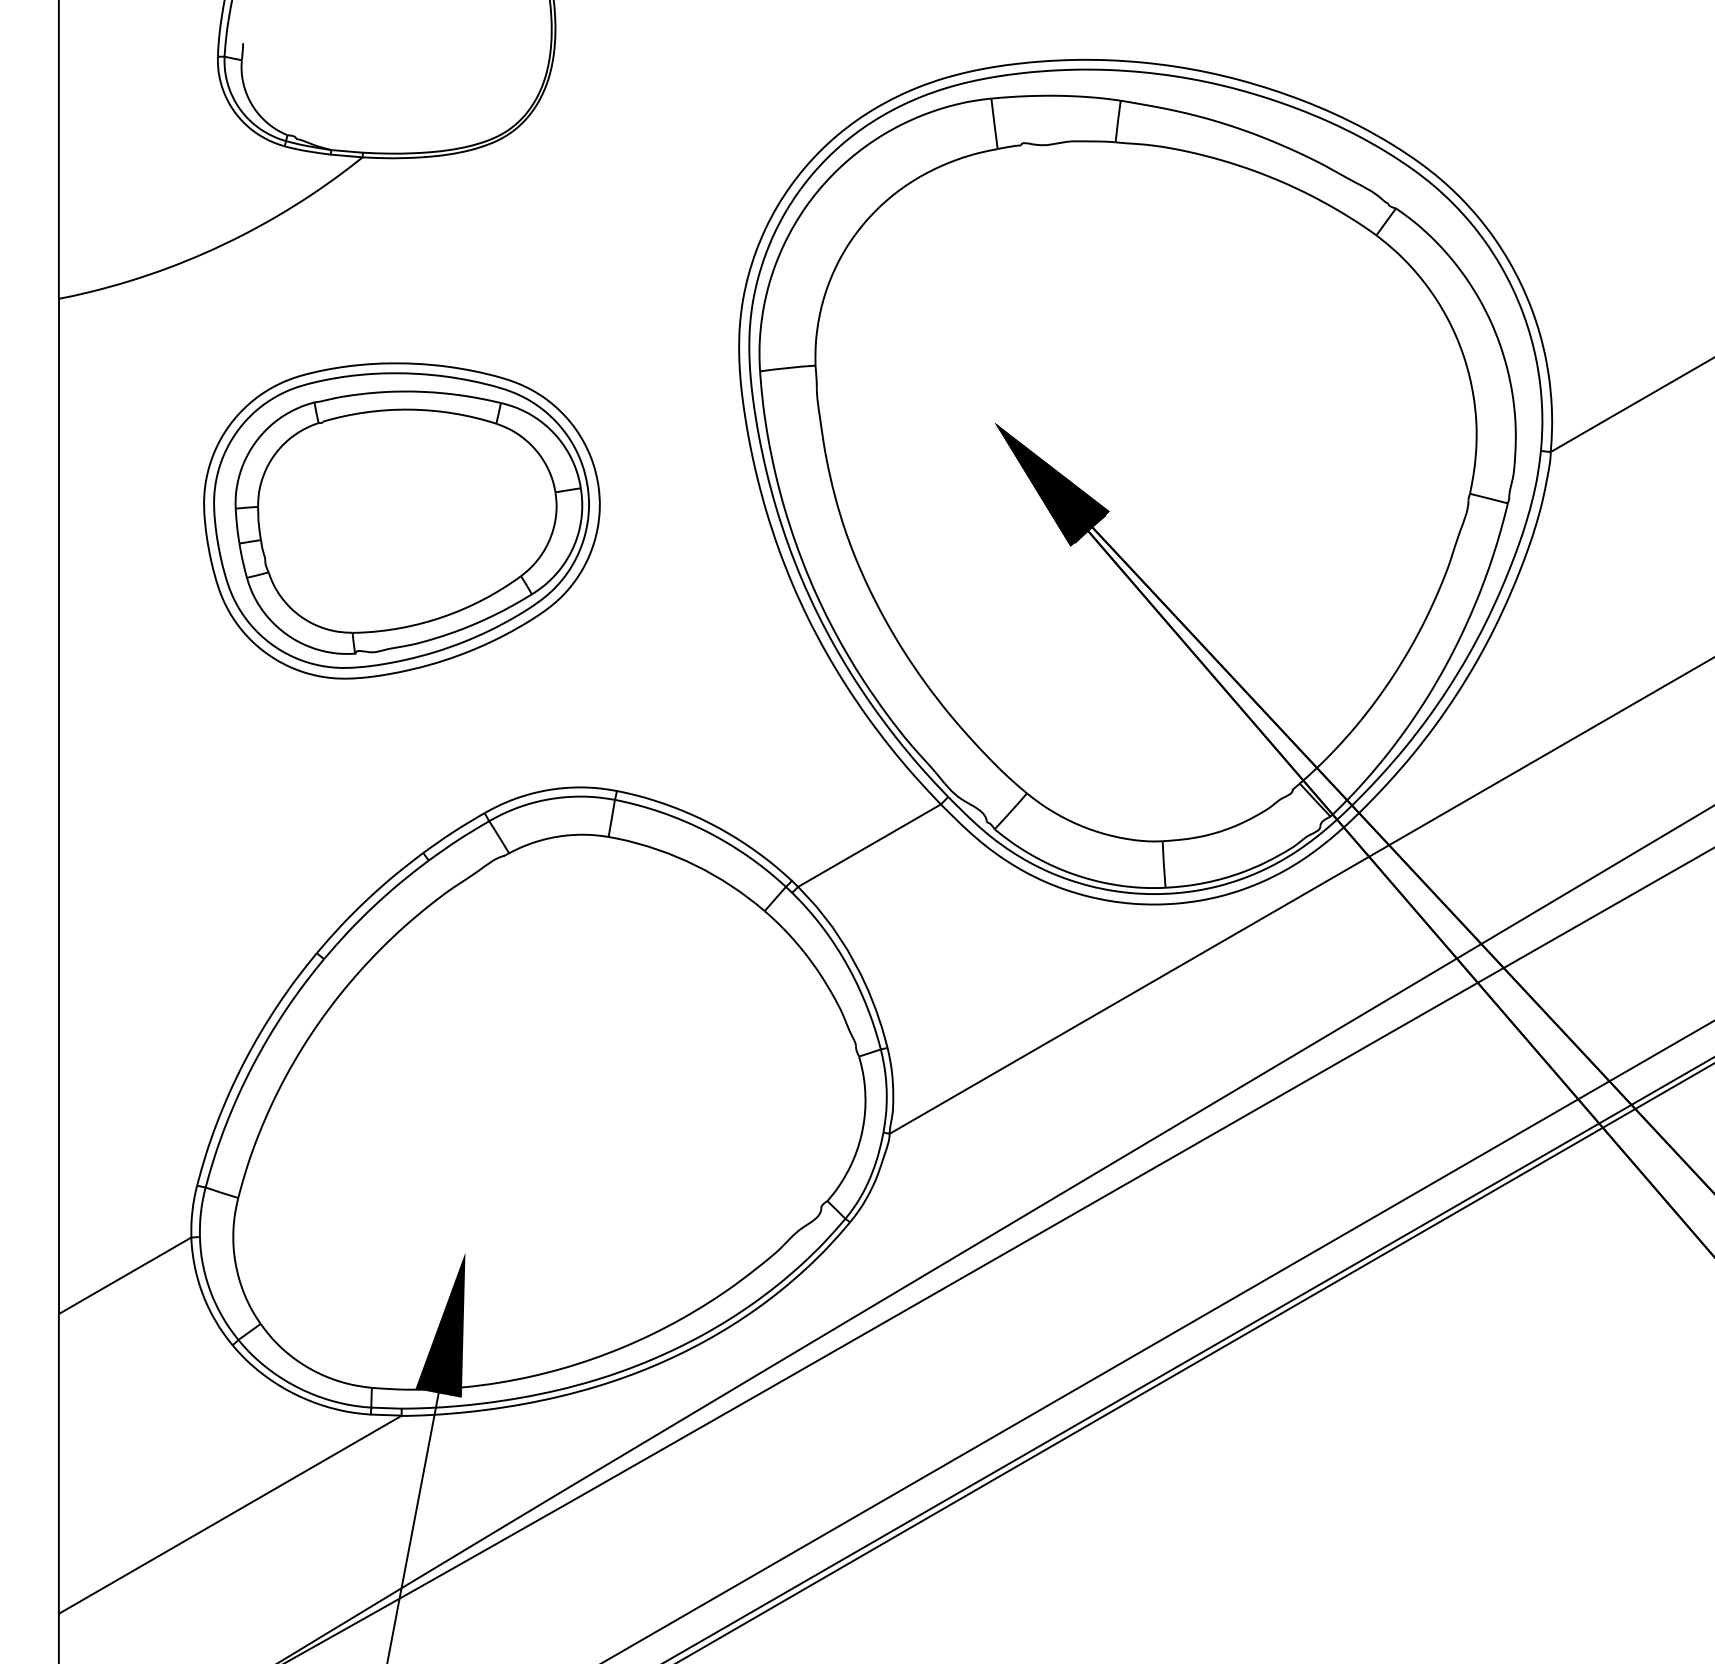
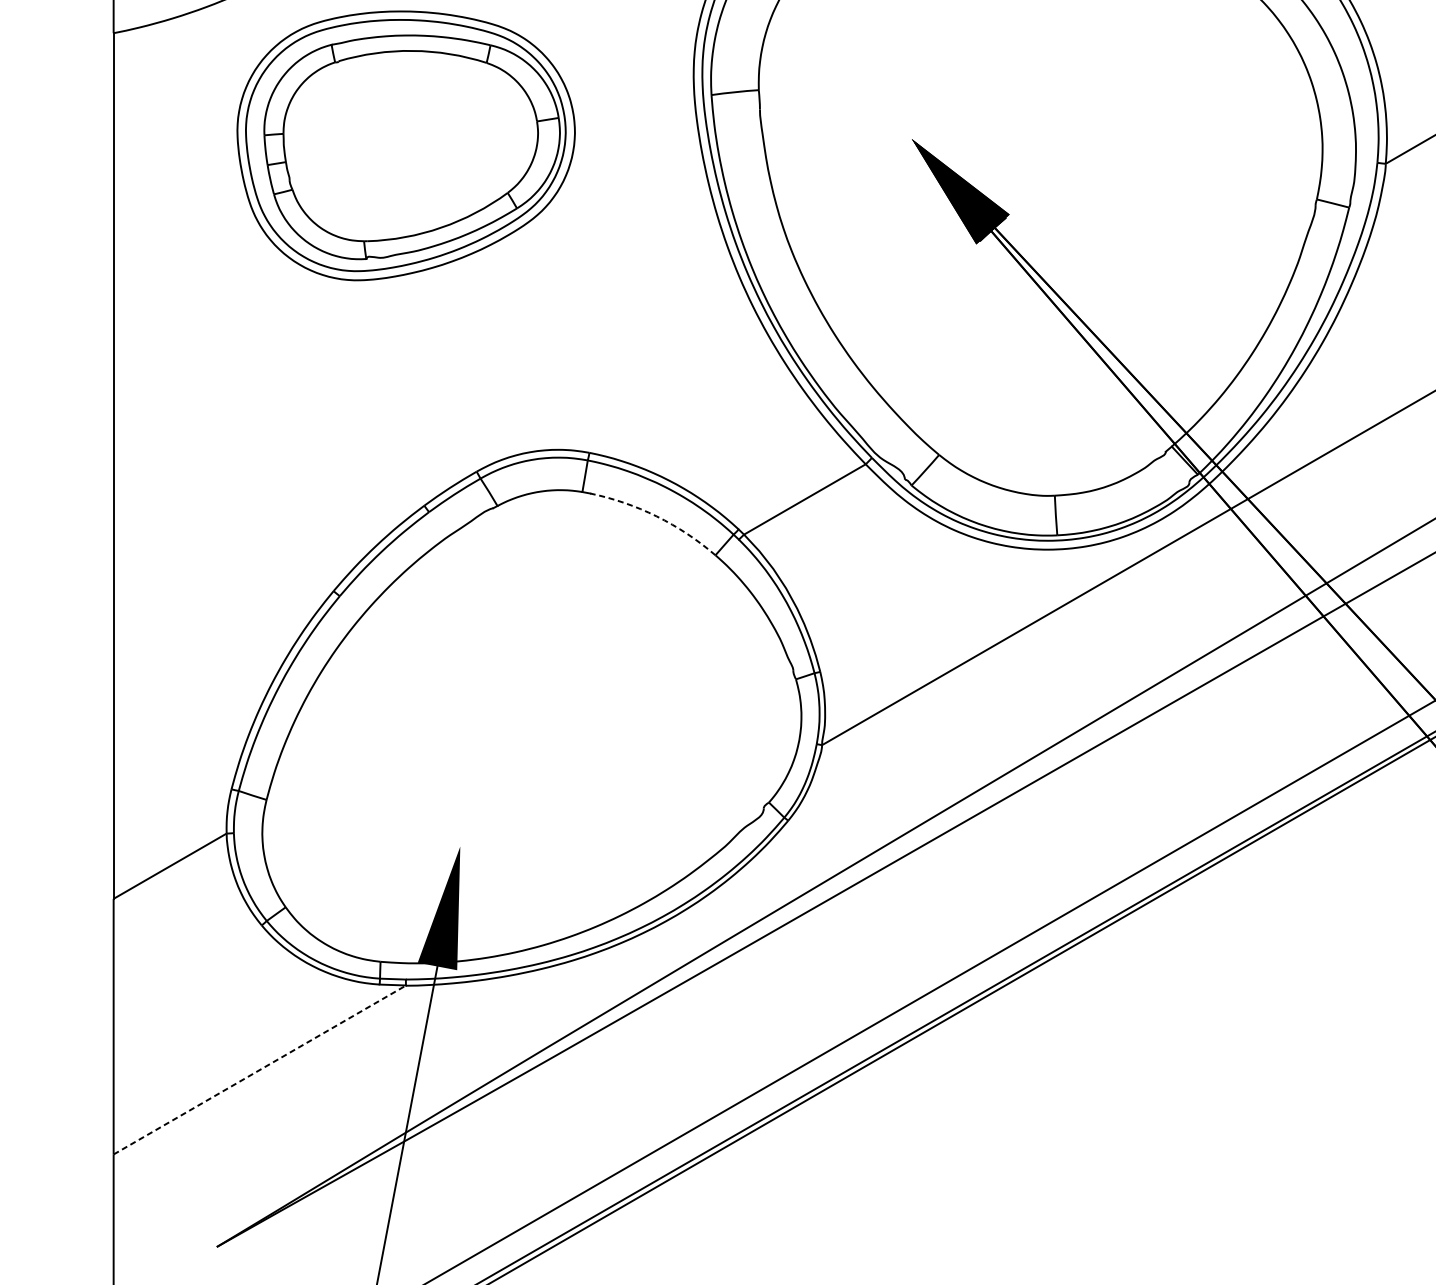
part: (401, 520) -> (405, 145), moved
arc: (695, 865) -> (656, 516), solid -> dashed
line: (230, 1514) -> (259, 1069), solid -> dashed

